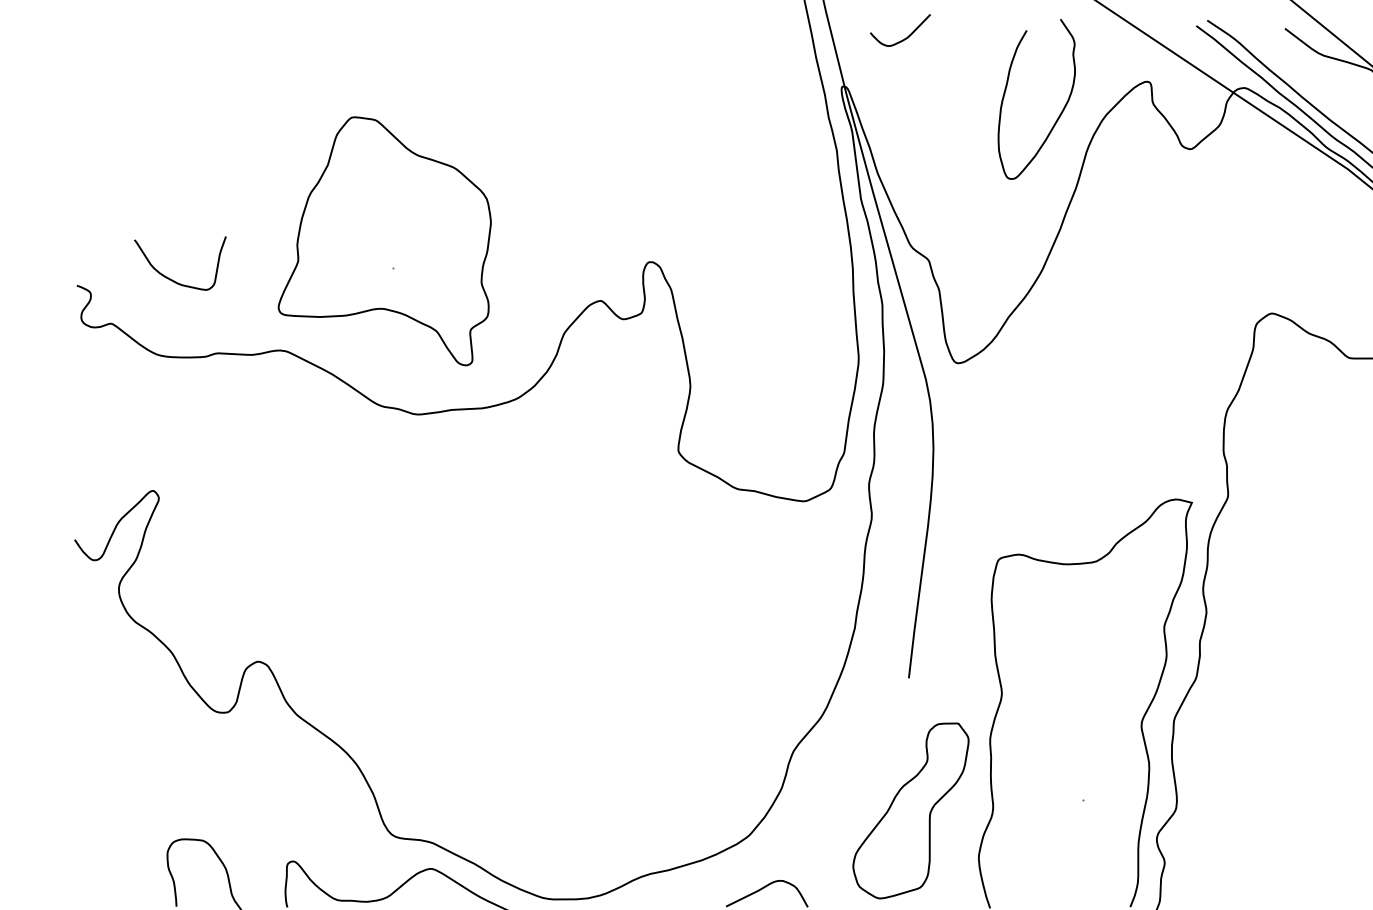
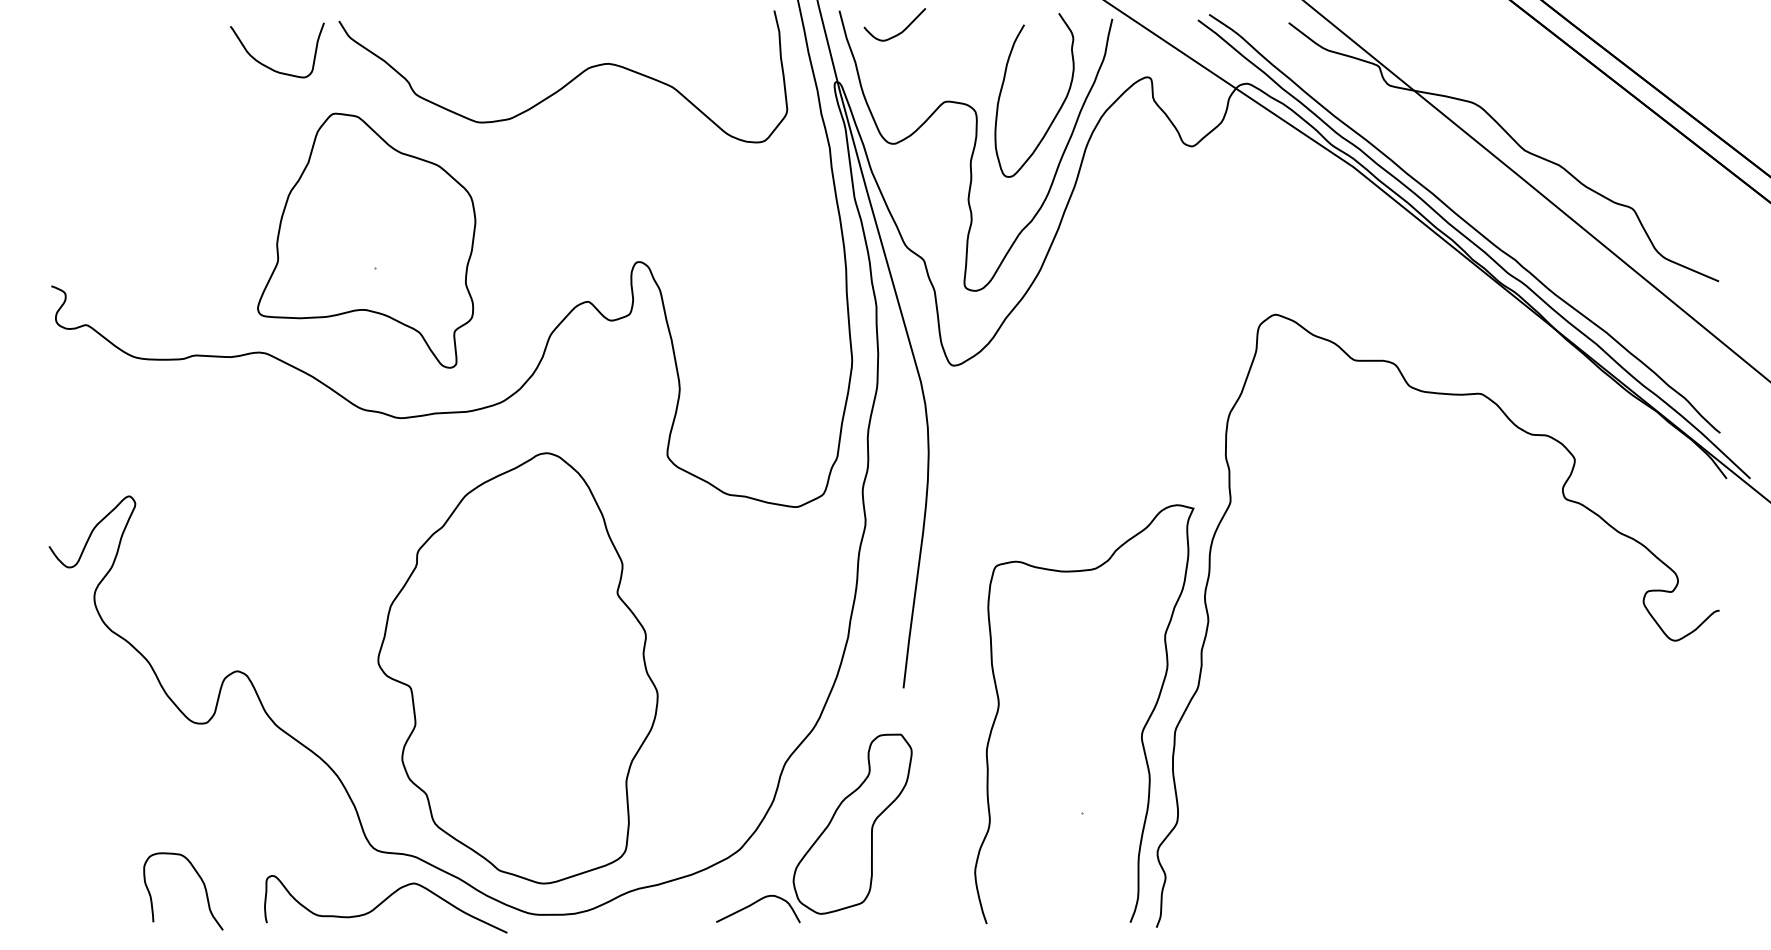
curve: (580, 86) -> (567, 82), added
curve: (978, 153) -> (974, 150), added
curve: (171, 279) -> (268, 66), moved
part: (532, 658) -> (517, 668), added
part: (910, 810) -> (852, 823), moved

